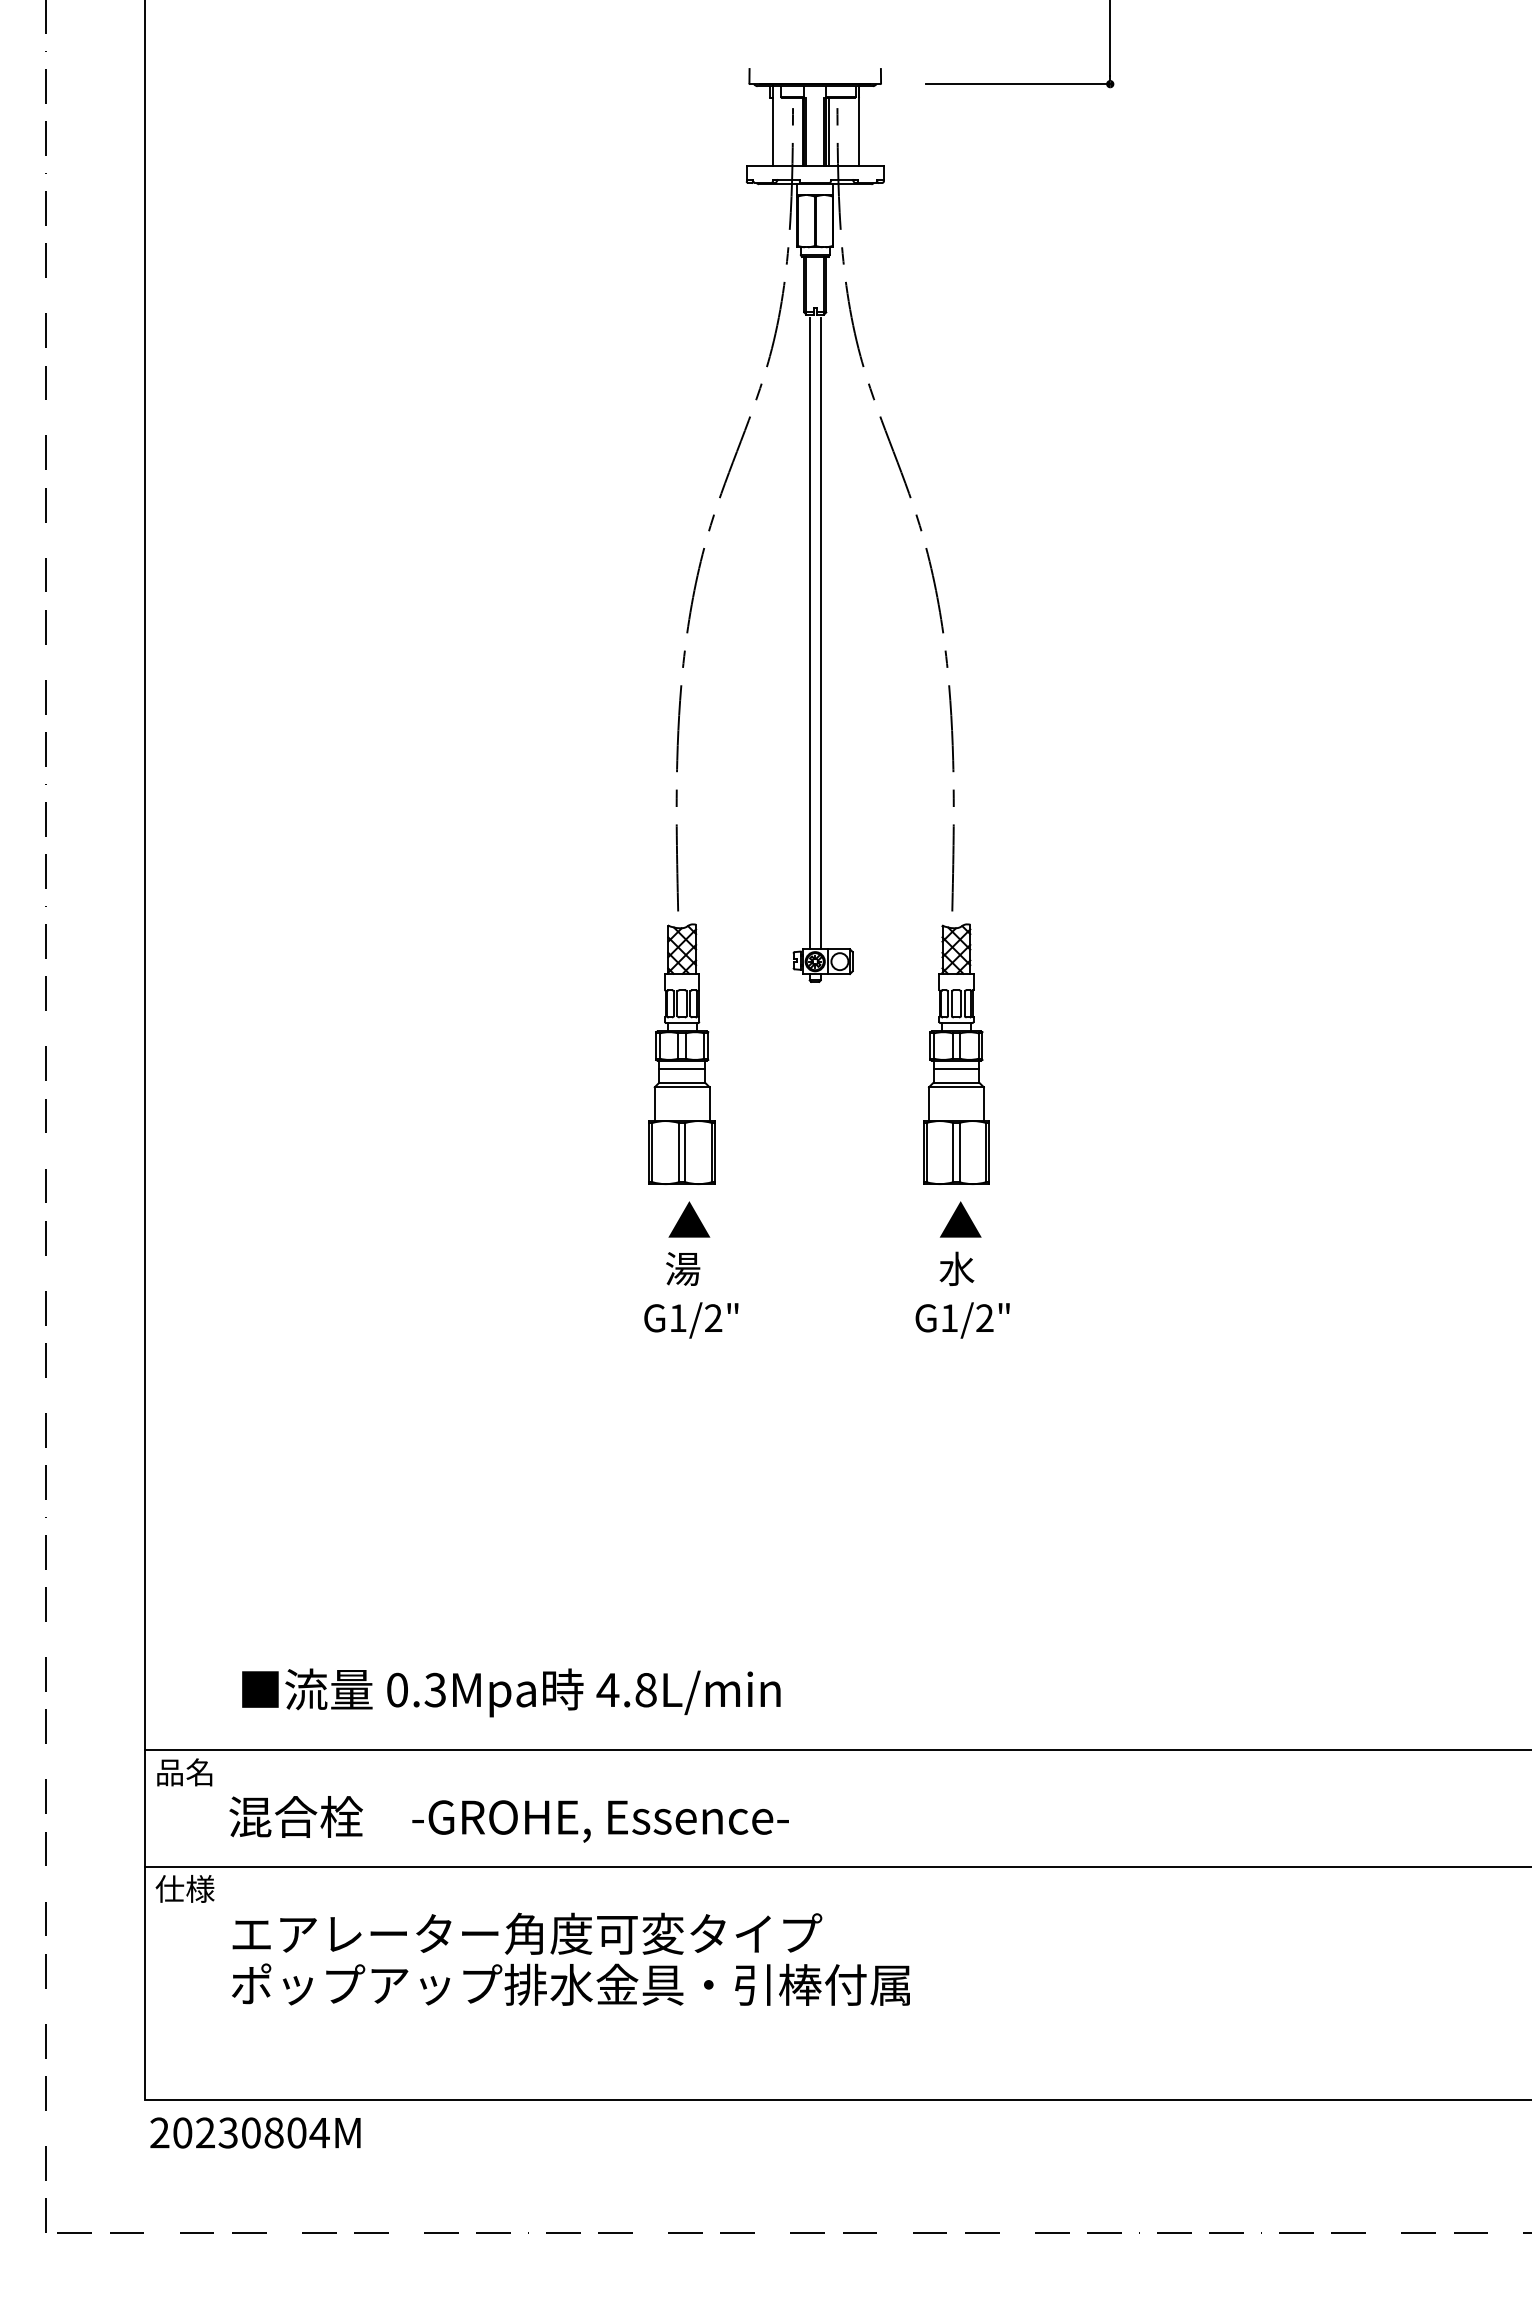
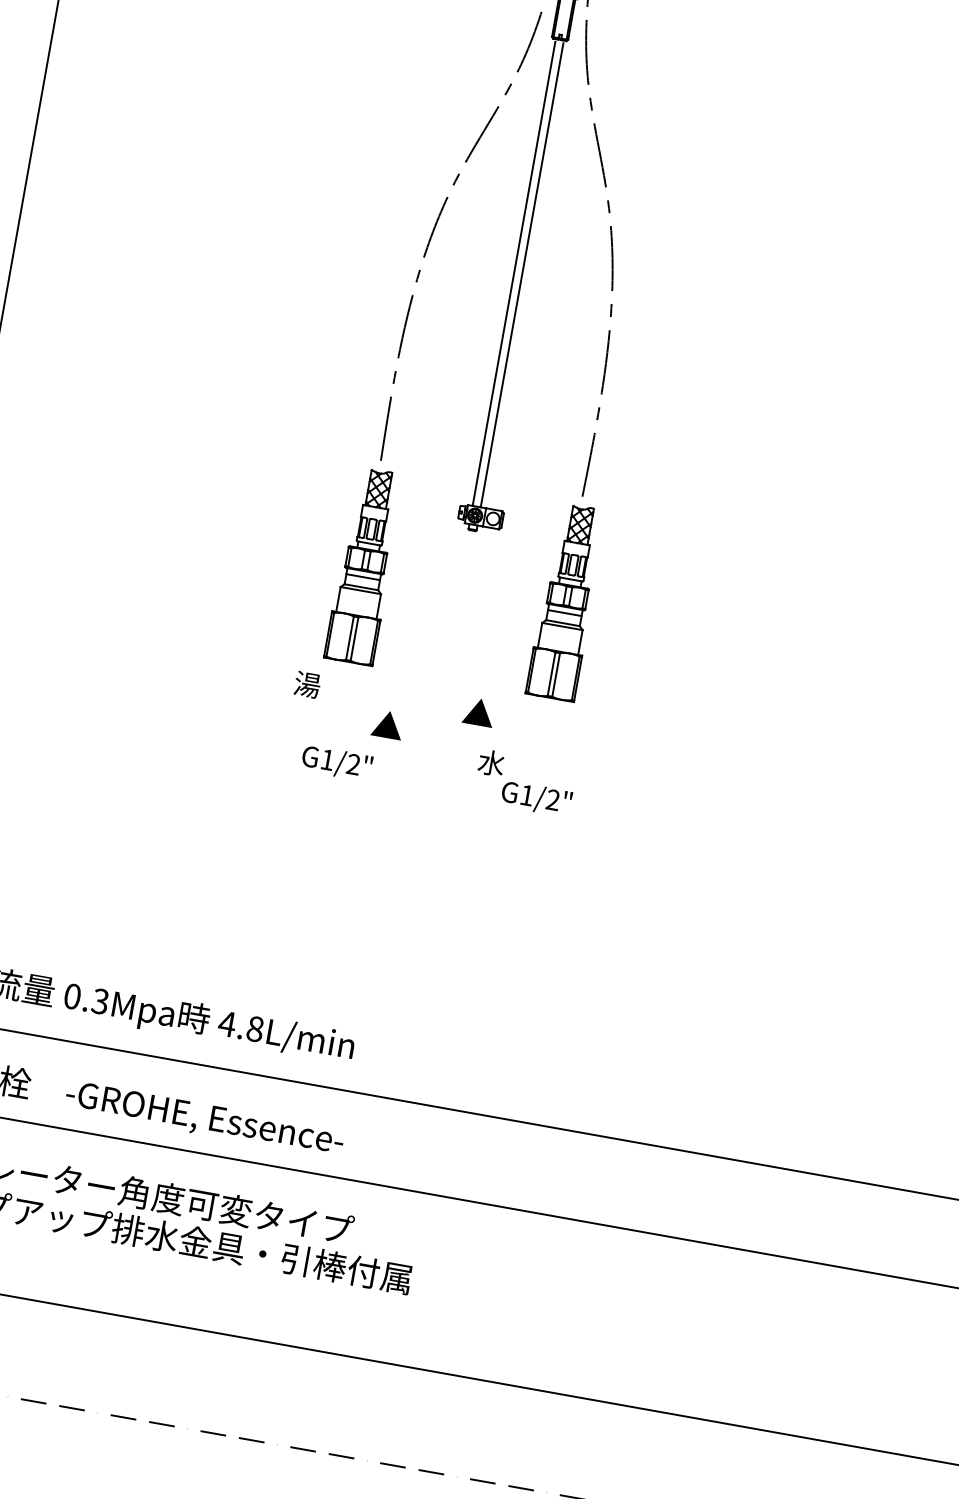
text: (689, 1219) -> (388, 724), moved
text: (960, 1219) -> (479, 711), moved
text: (683, 1268) -> (307, 684), moved
text: (956, 1268) -> (491, 762), moved

